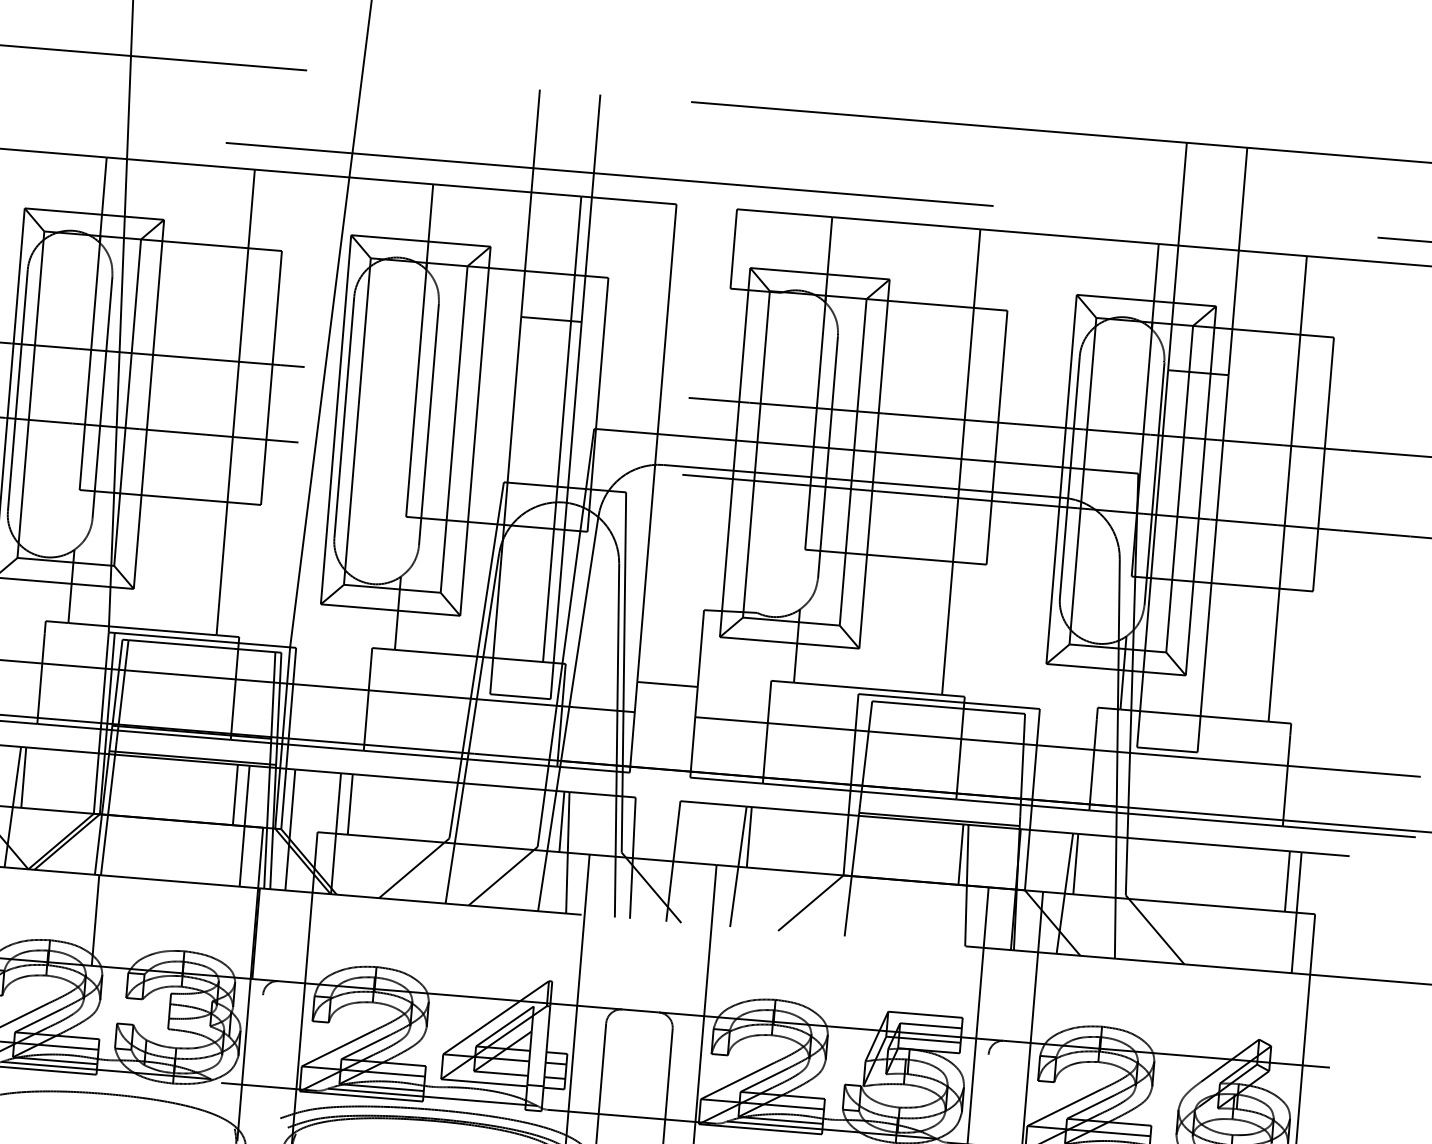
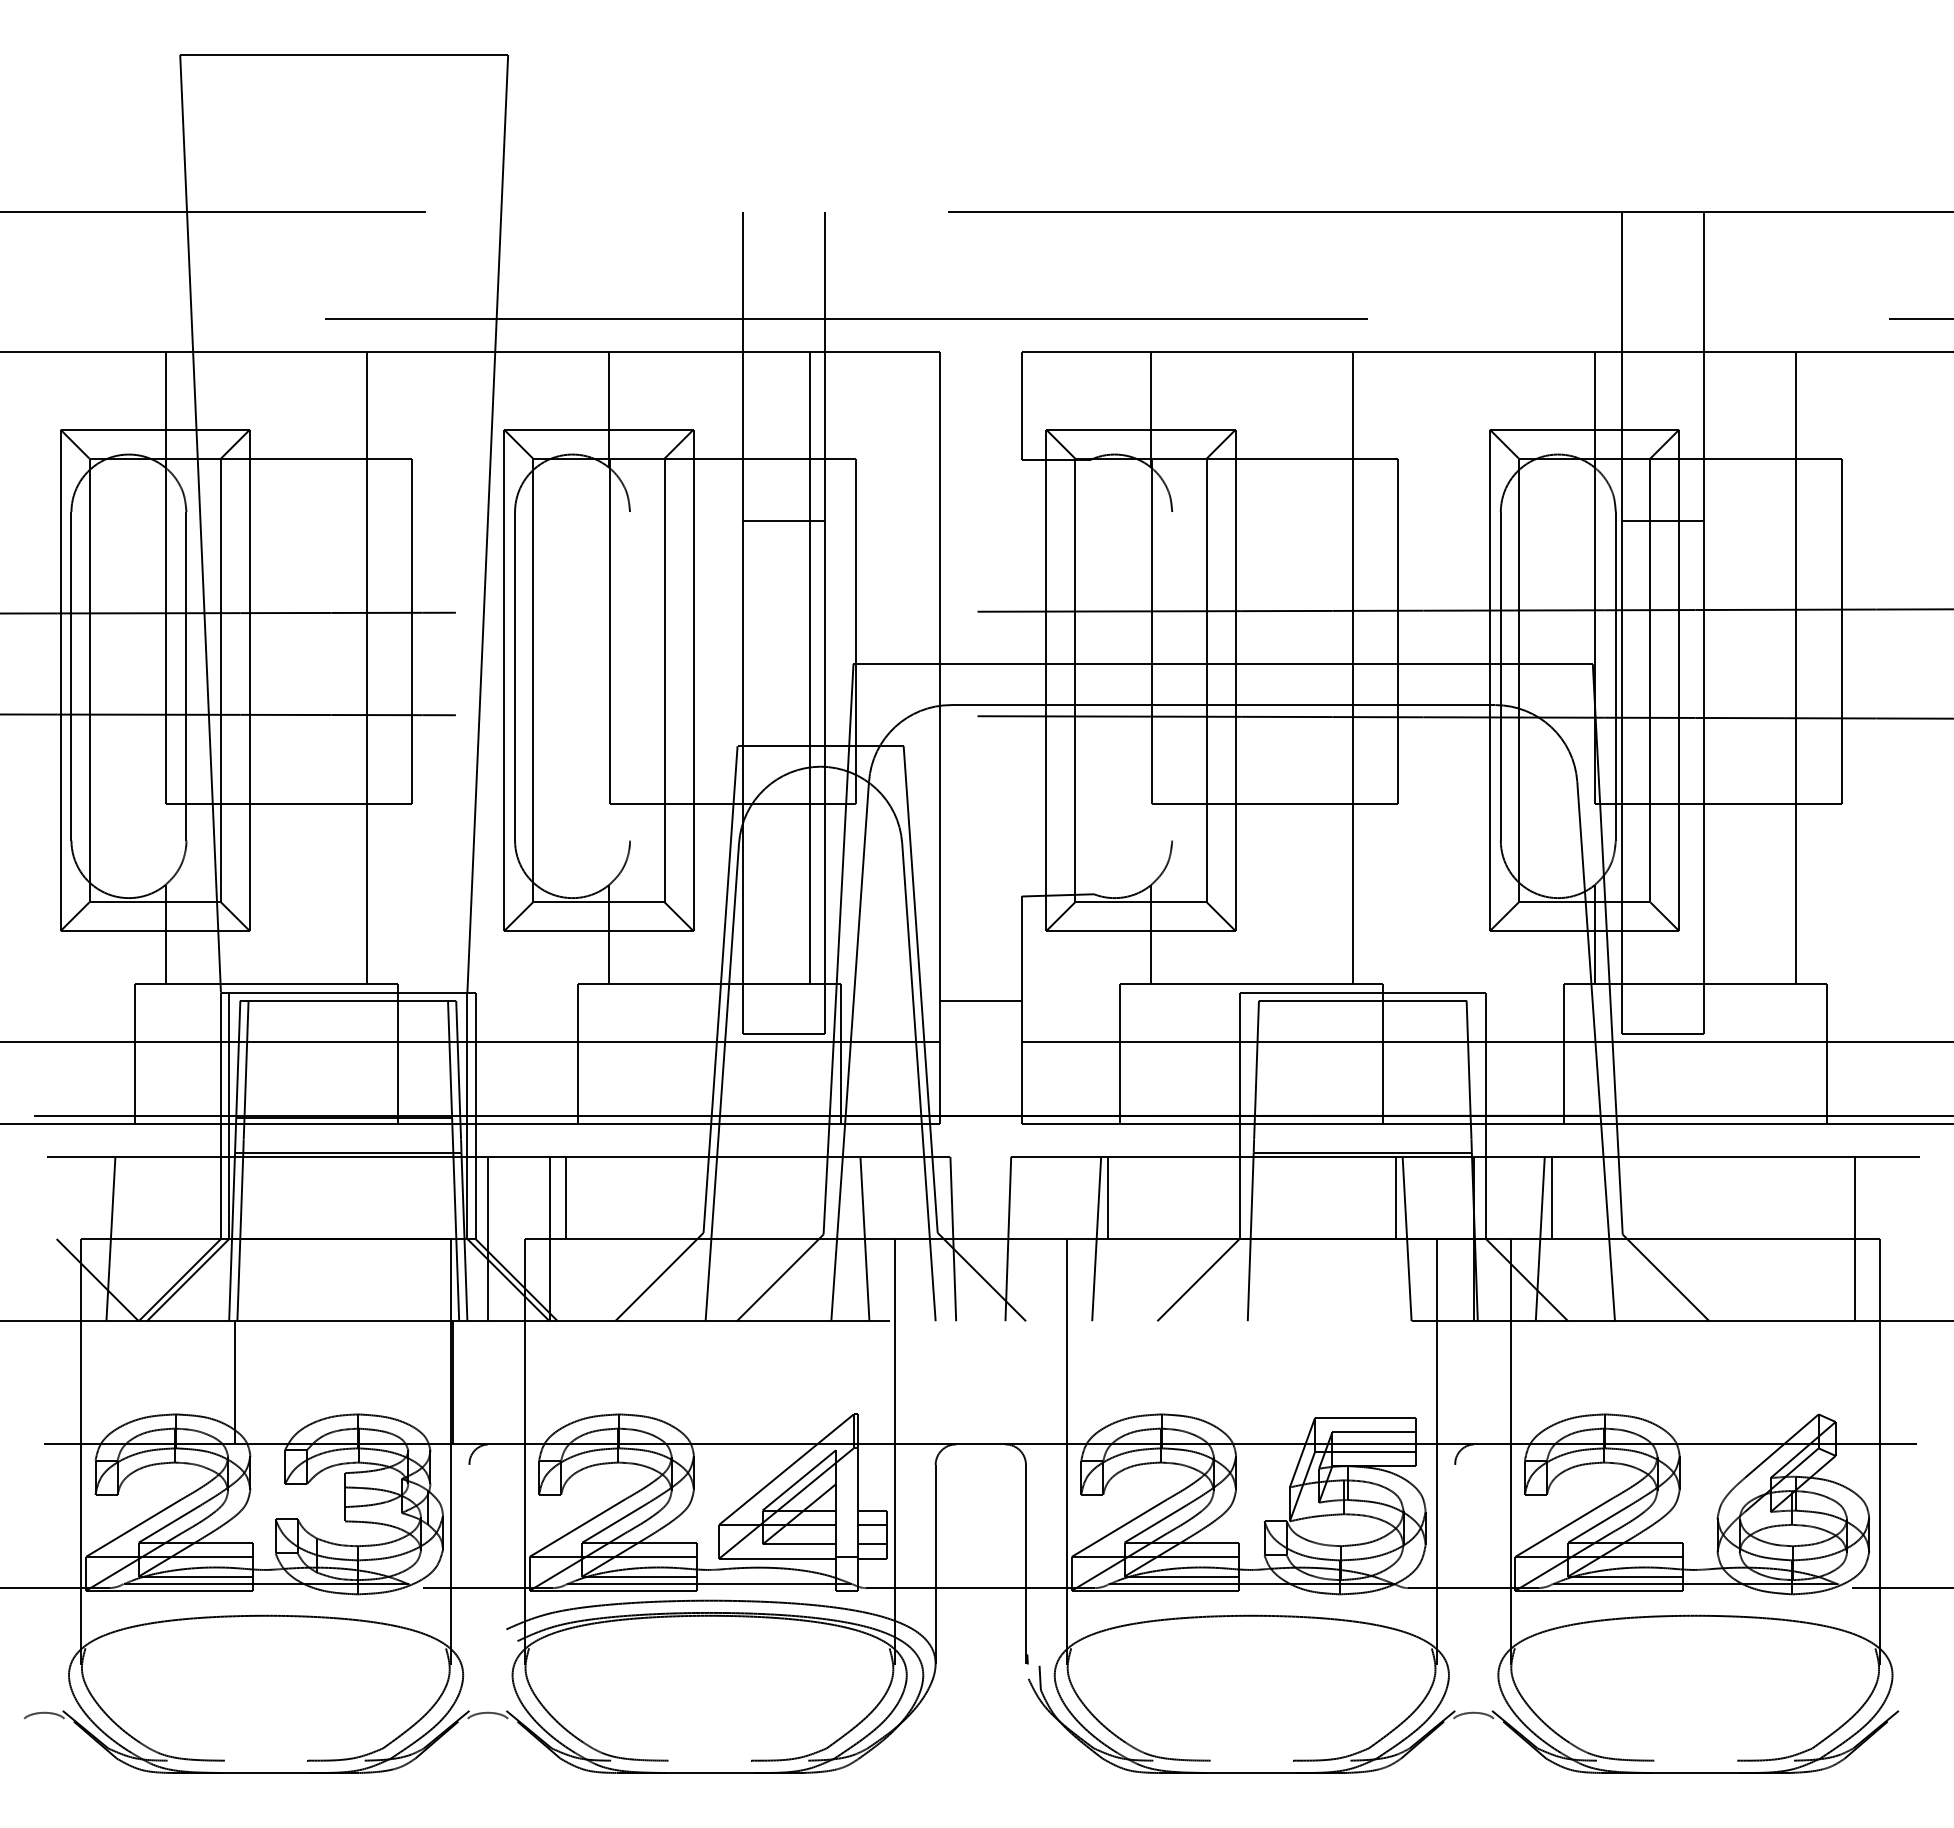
line: (429, 424) -> (630, 676), removed
line: (828, 457) -> (1172, 676), removed
line: (23, 777) -> (122, 1197), removed
line: (235, 794) -> (409, 1197), removed
line: (561, 821) -> (853, 1197), removed
line: (244, 825) -> (425, 1238), removed
line: (1287, 881) -> (1839, 1197), removed

